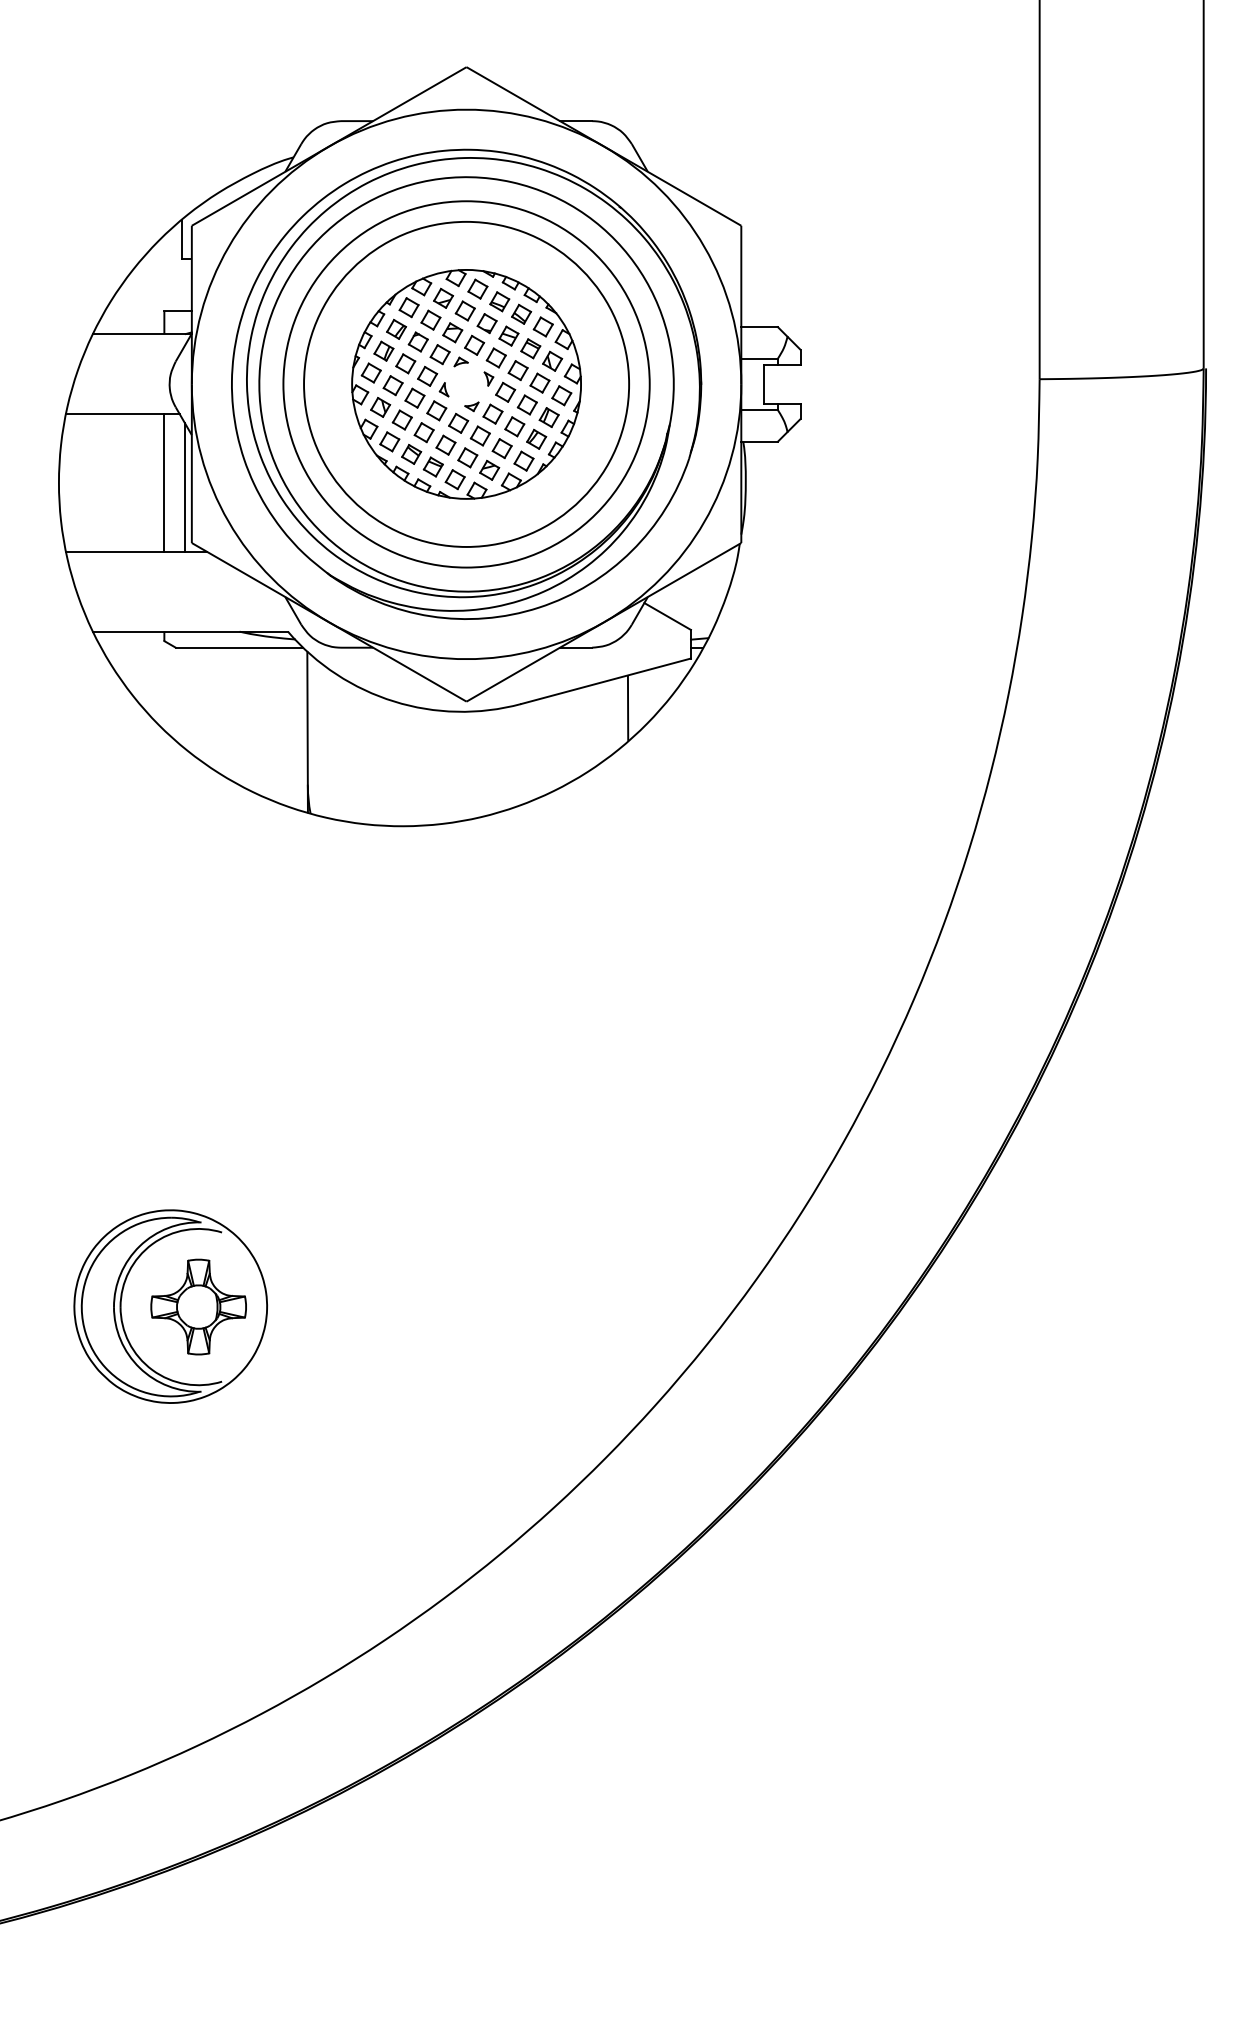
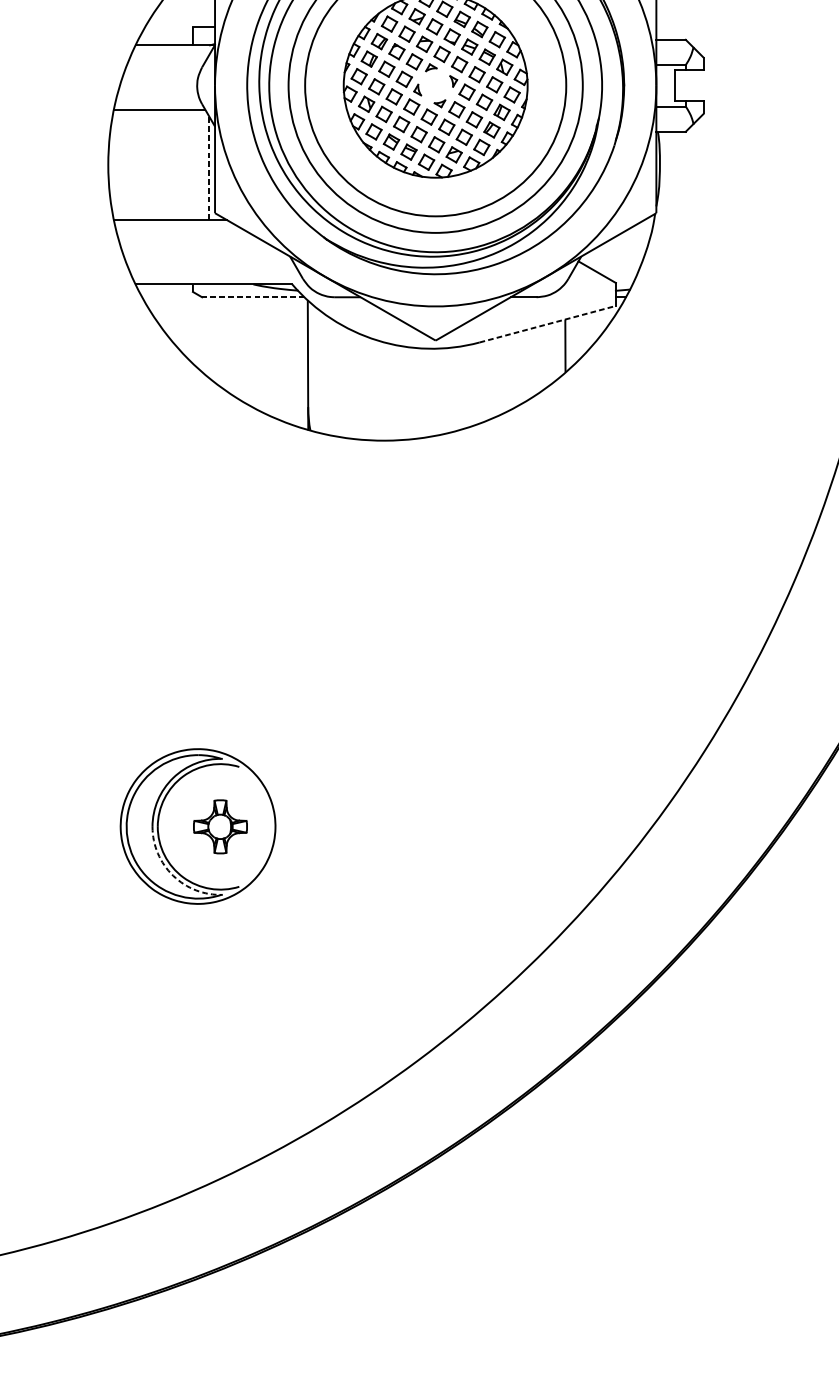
line: (164, 482) -> (193, 164), removed
line: (184, 486) -> (209, 167), solid -> dashed
line: (239, 647) -> (253, 297), solid -> dashed
line: (606, 681) -> (548, 324), solid -> dashed
part: (198, 1306) -> (220, 826), size x0.7
arc: (139, 1367) -> (172, 875), solid -> dashed

